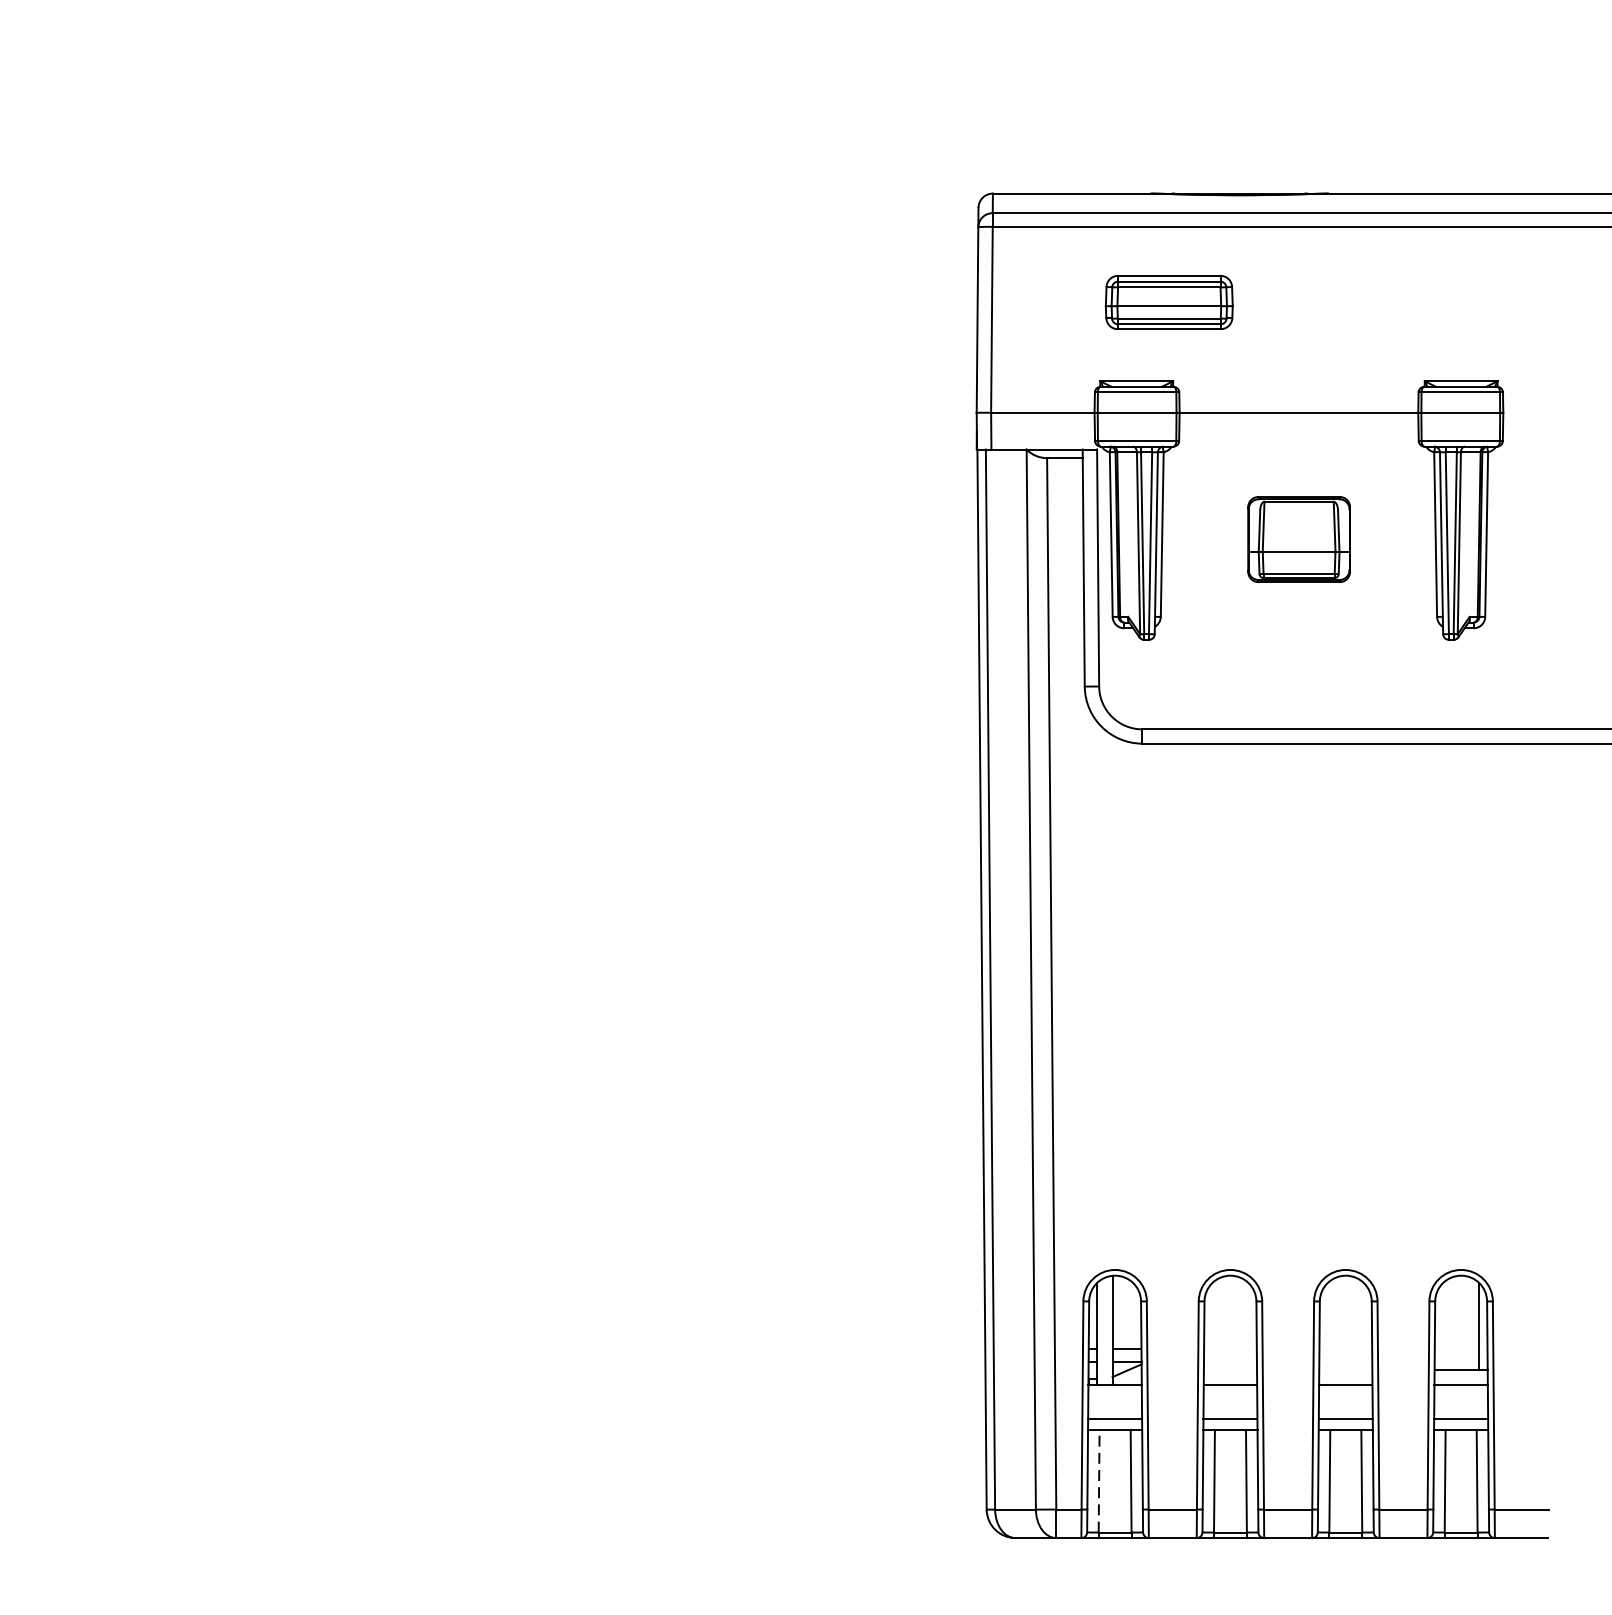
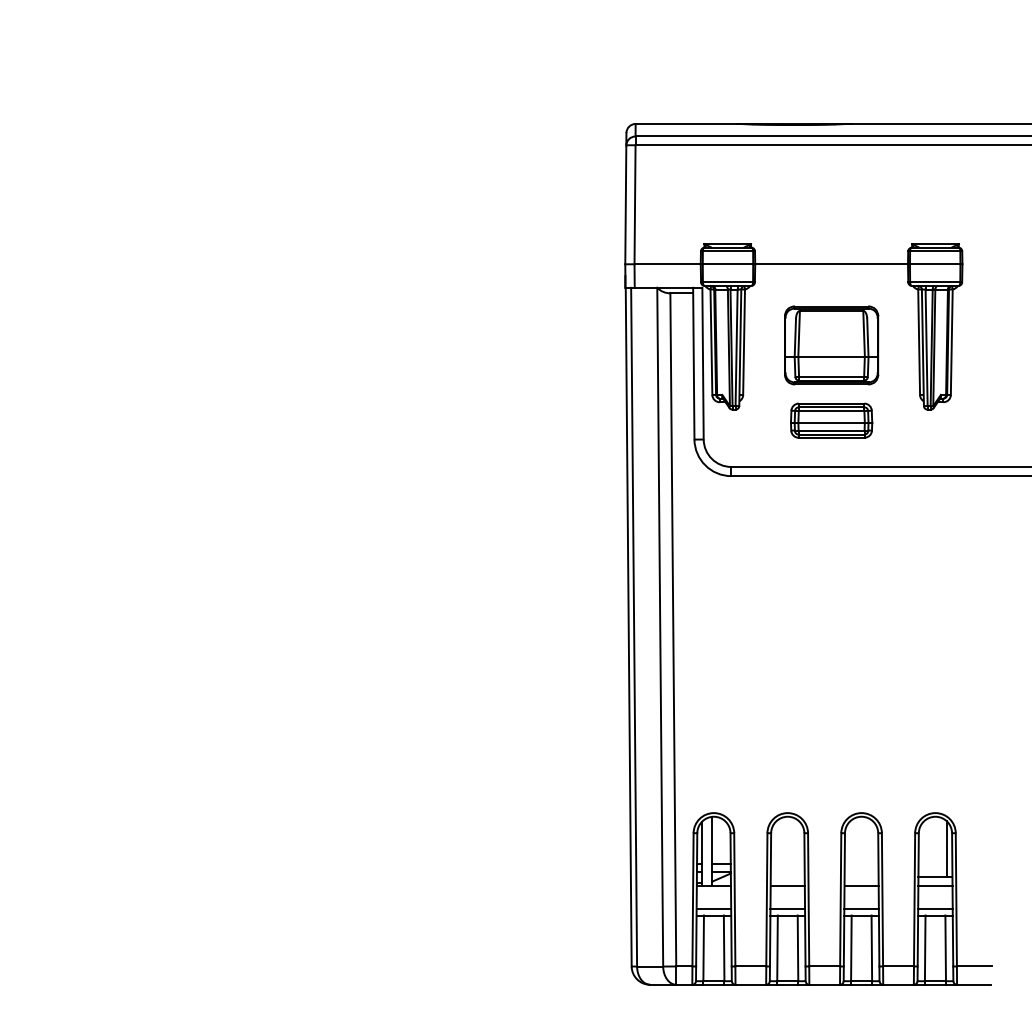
part: (1169, 302) -> (831, 420), moved
part: (1298, 539) -> (831, 345), size x1.43
line: (1098, 1481) -> (703, 948), dashed -> solid

